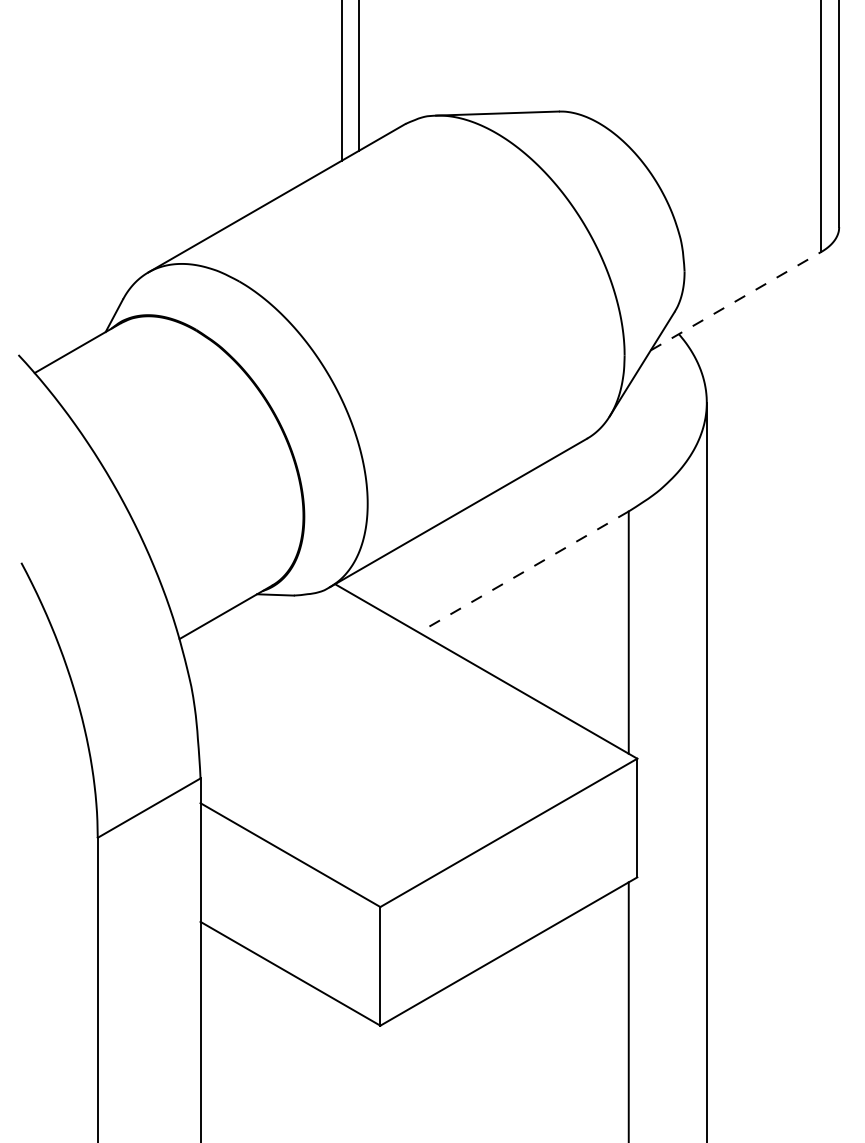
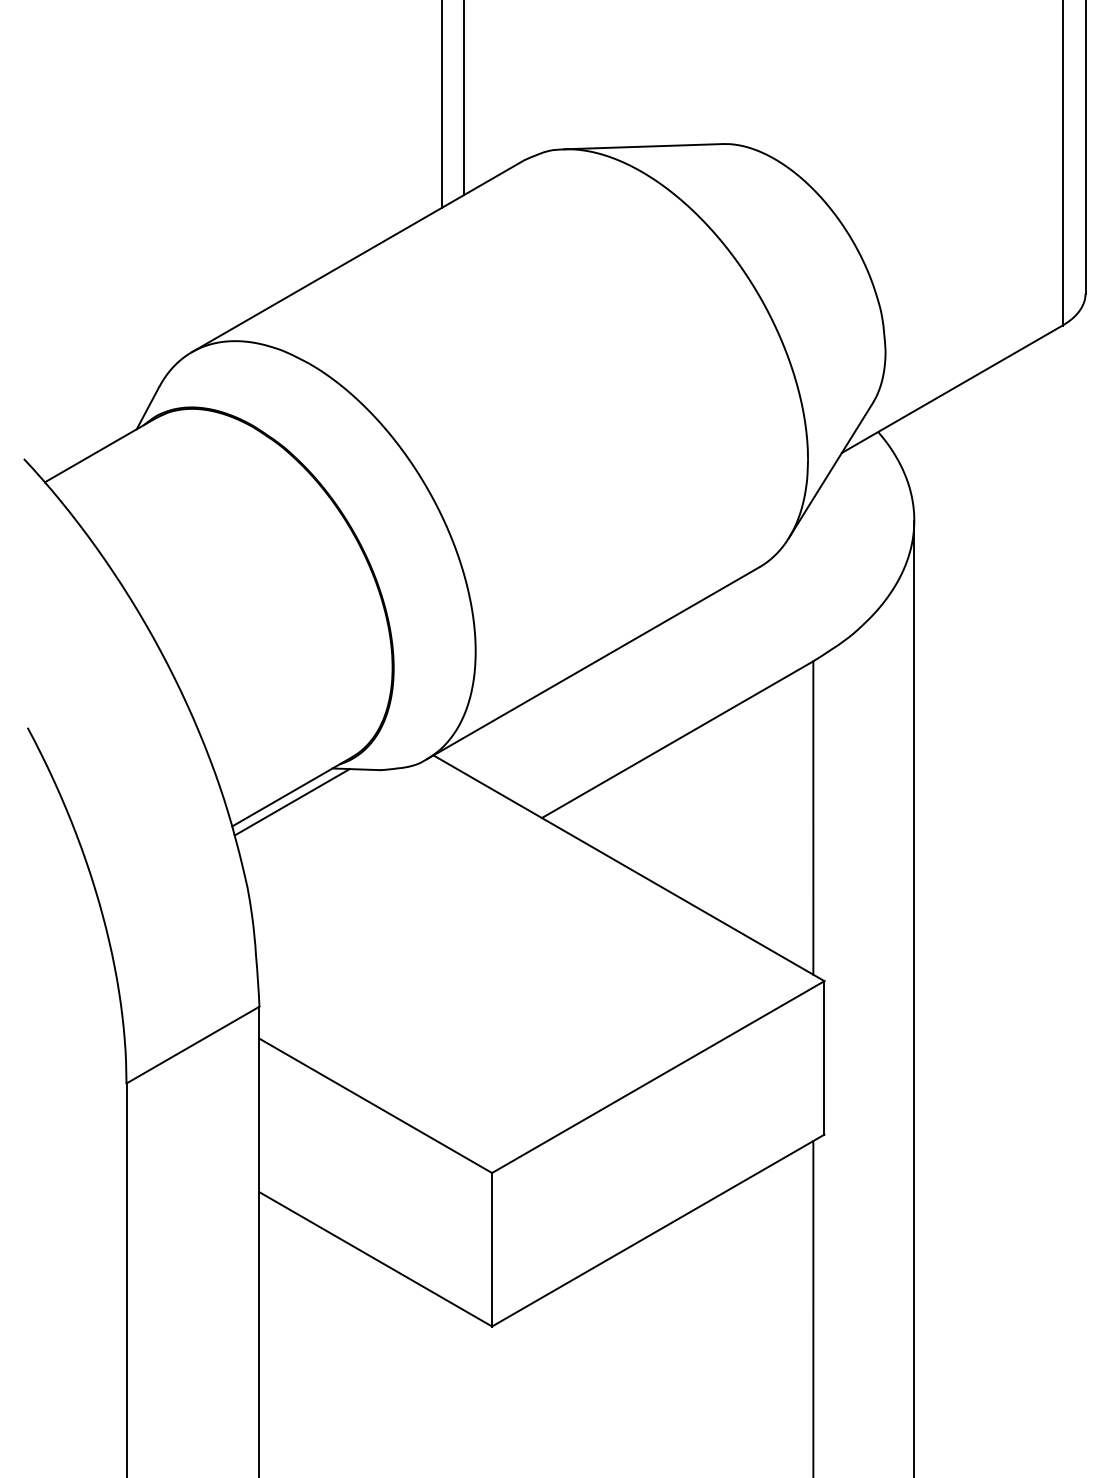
line: (736, 301) -> (952, 389), dashed -> solid
line: (523, 572) -> (677, 740), dashed -> solid
line: (225, 620) -> (291, 802), added

